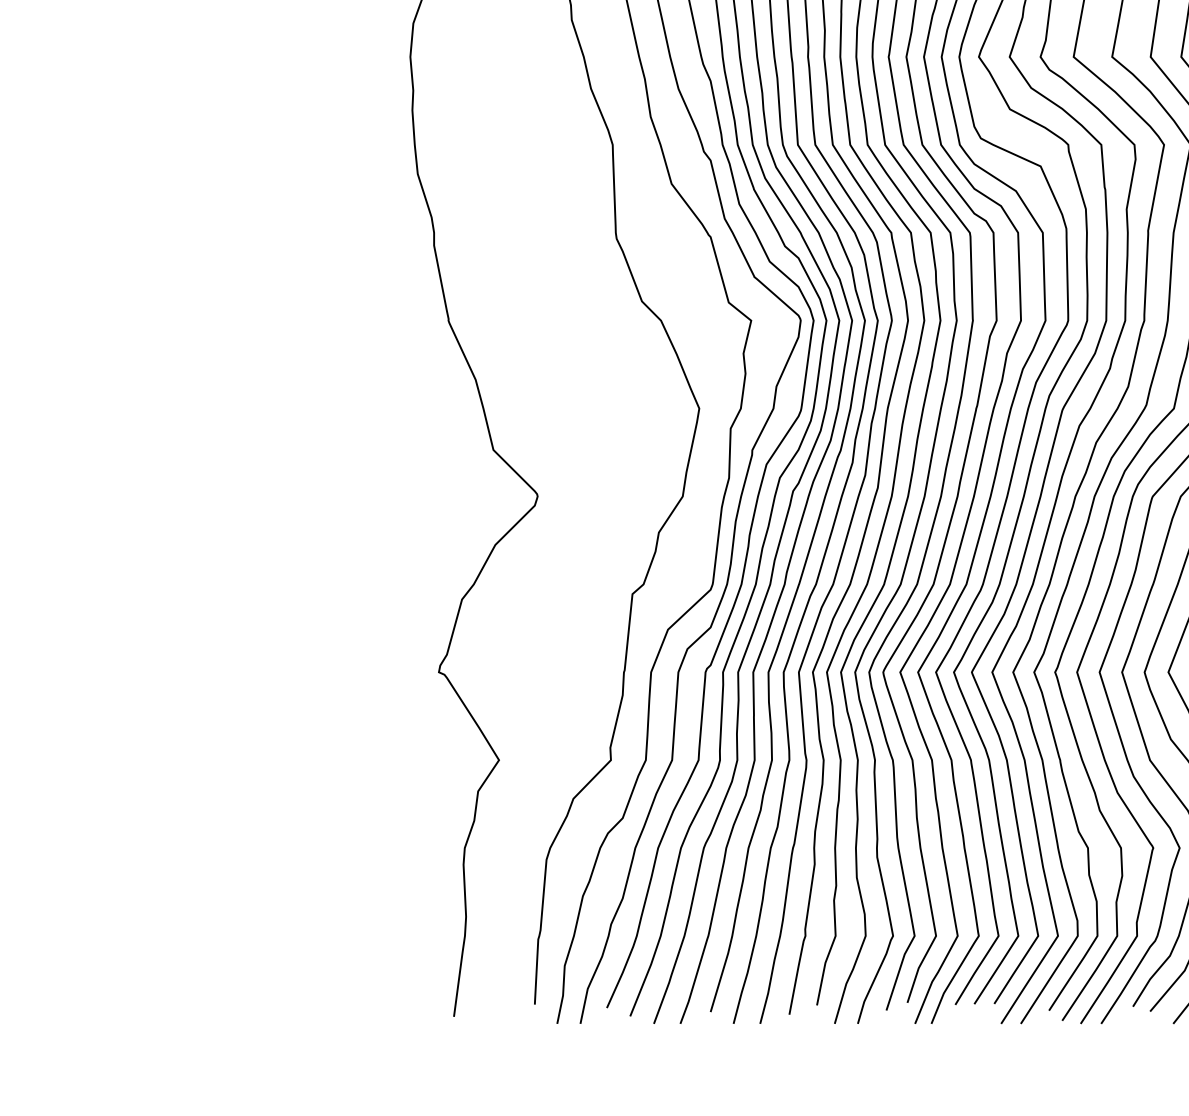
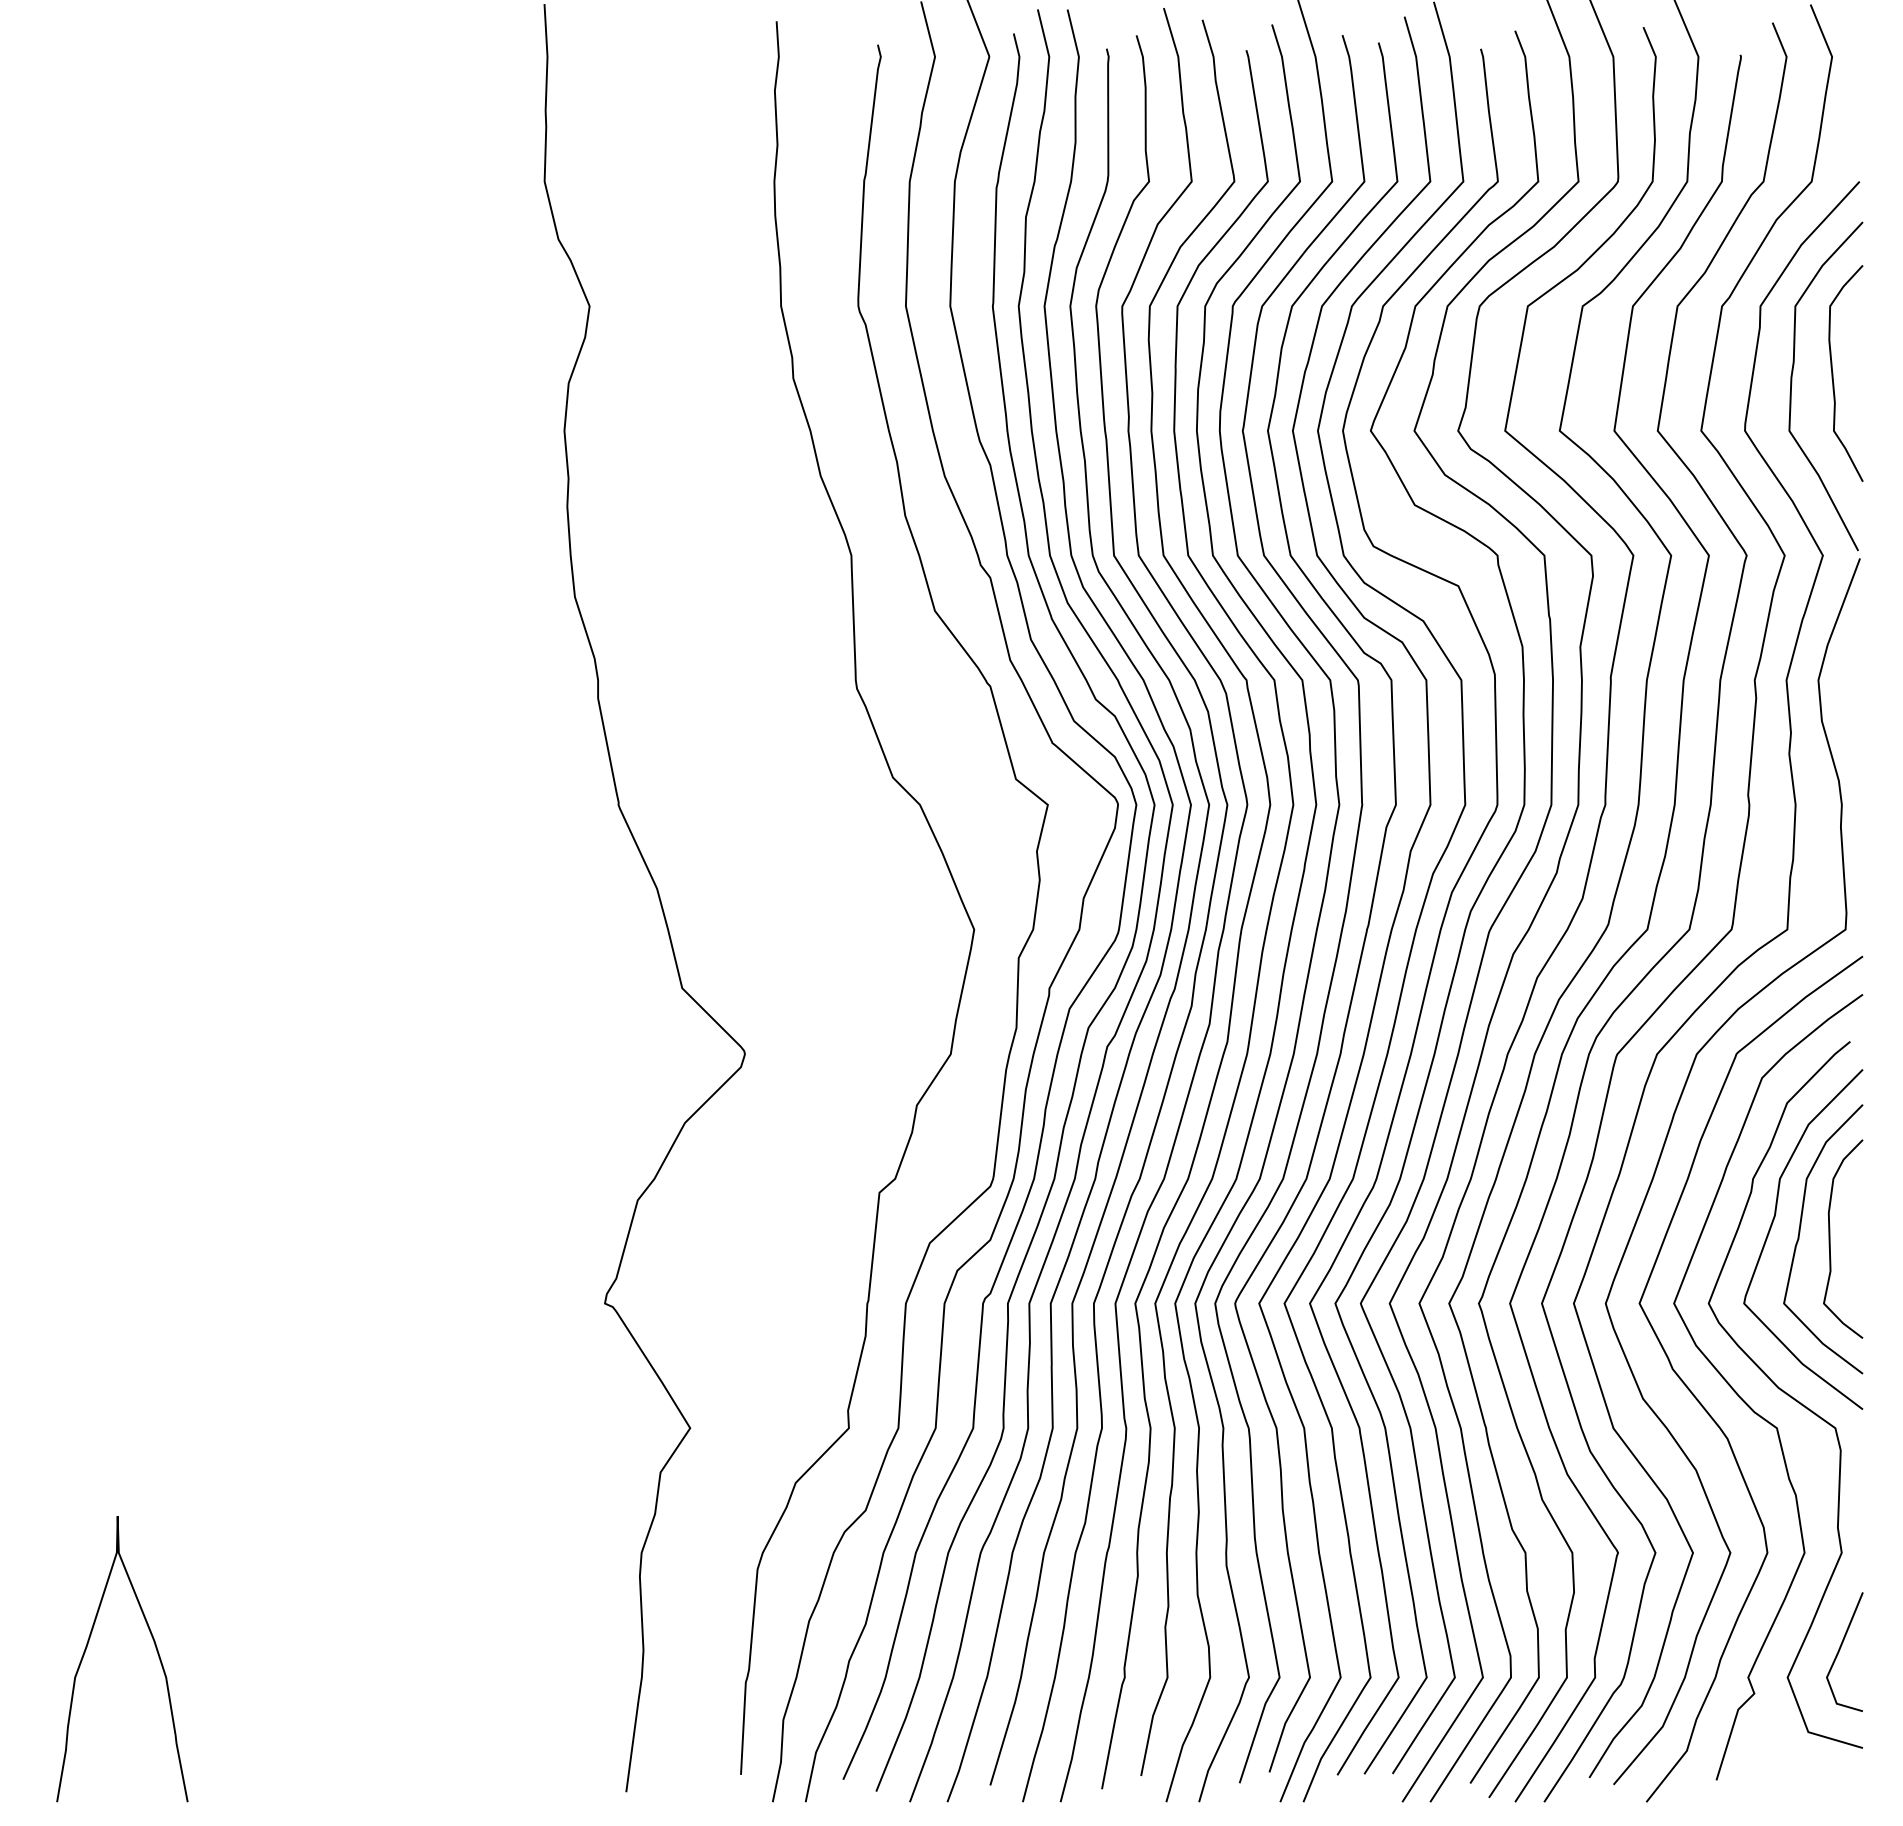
curve: (122, 915) -> (155, 1648), added

